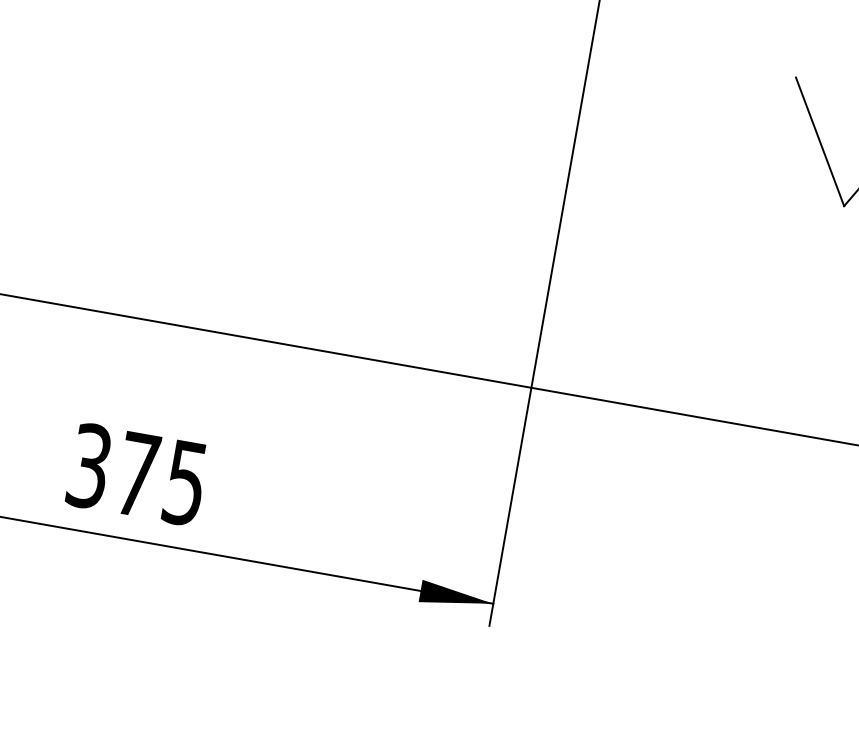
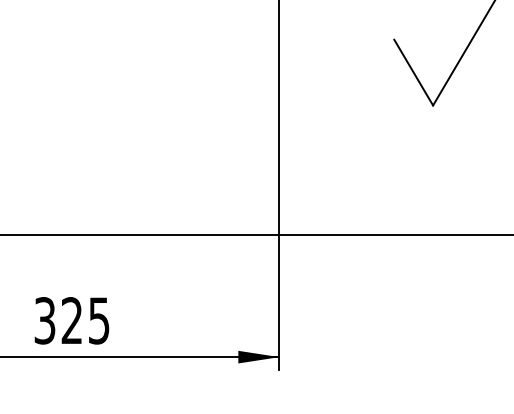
text: (136, 473) -> (71, 320), 375 -> 325

